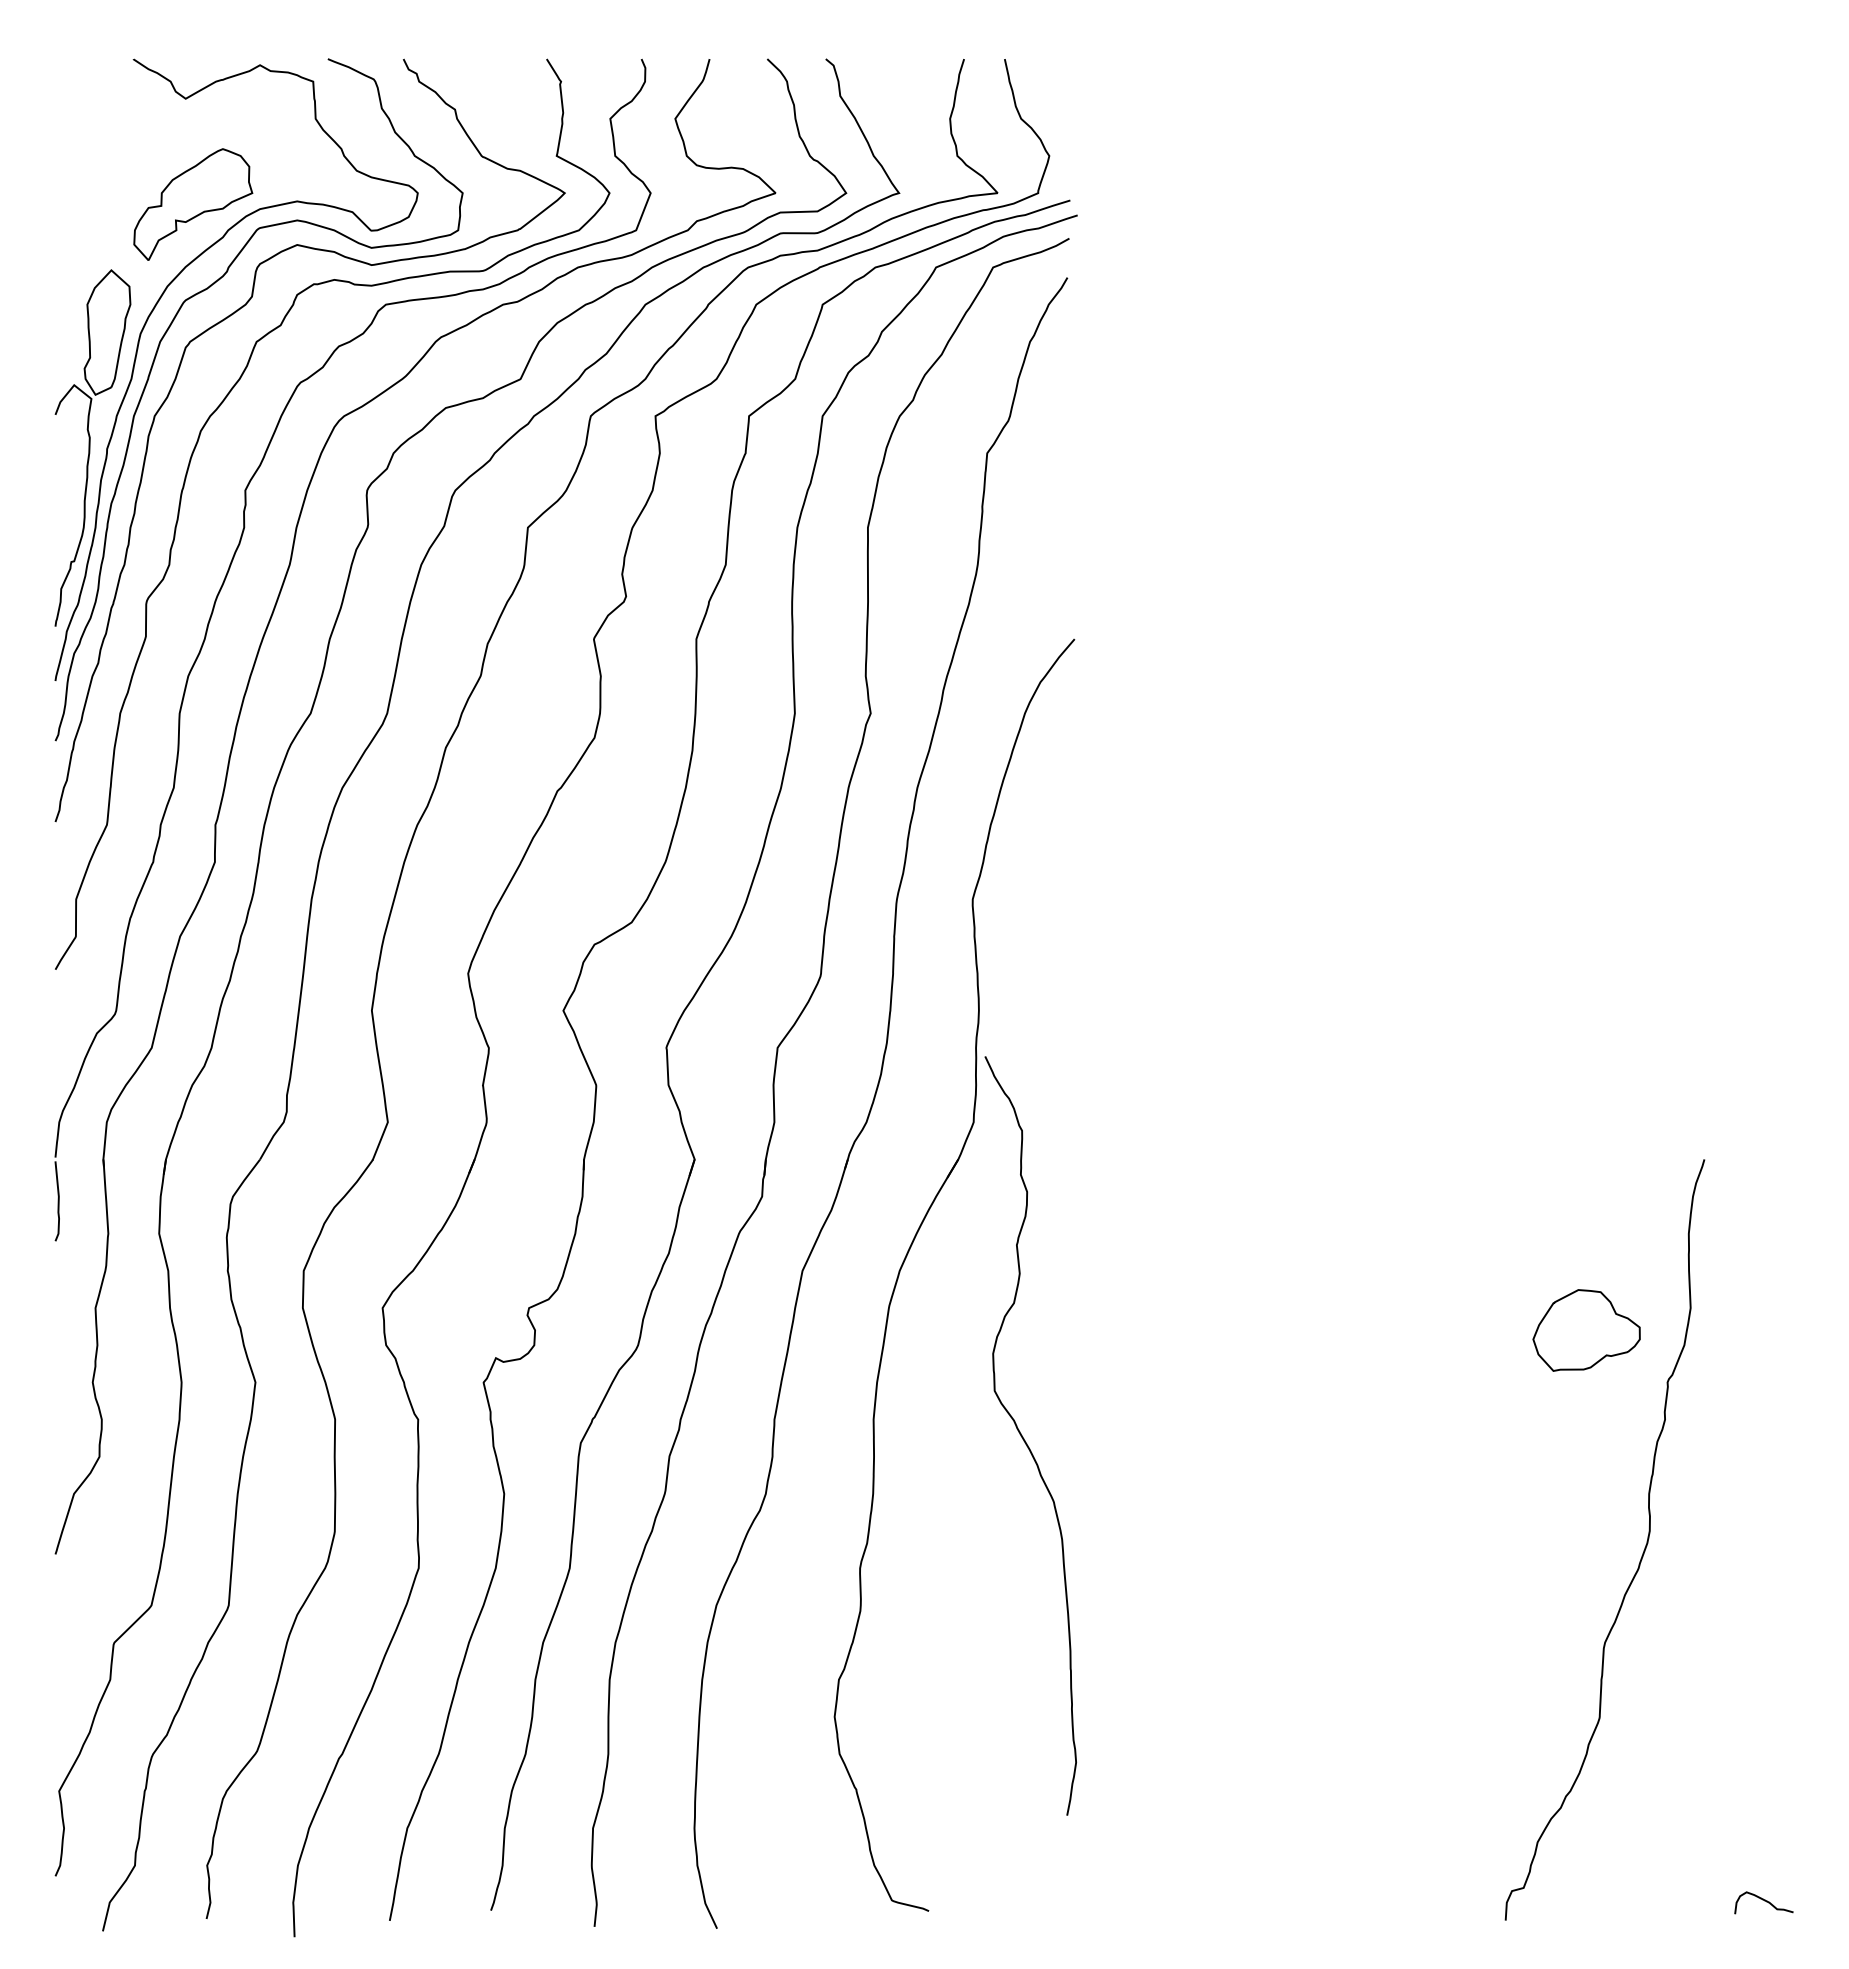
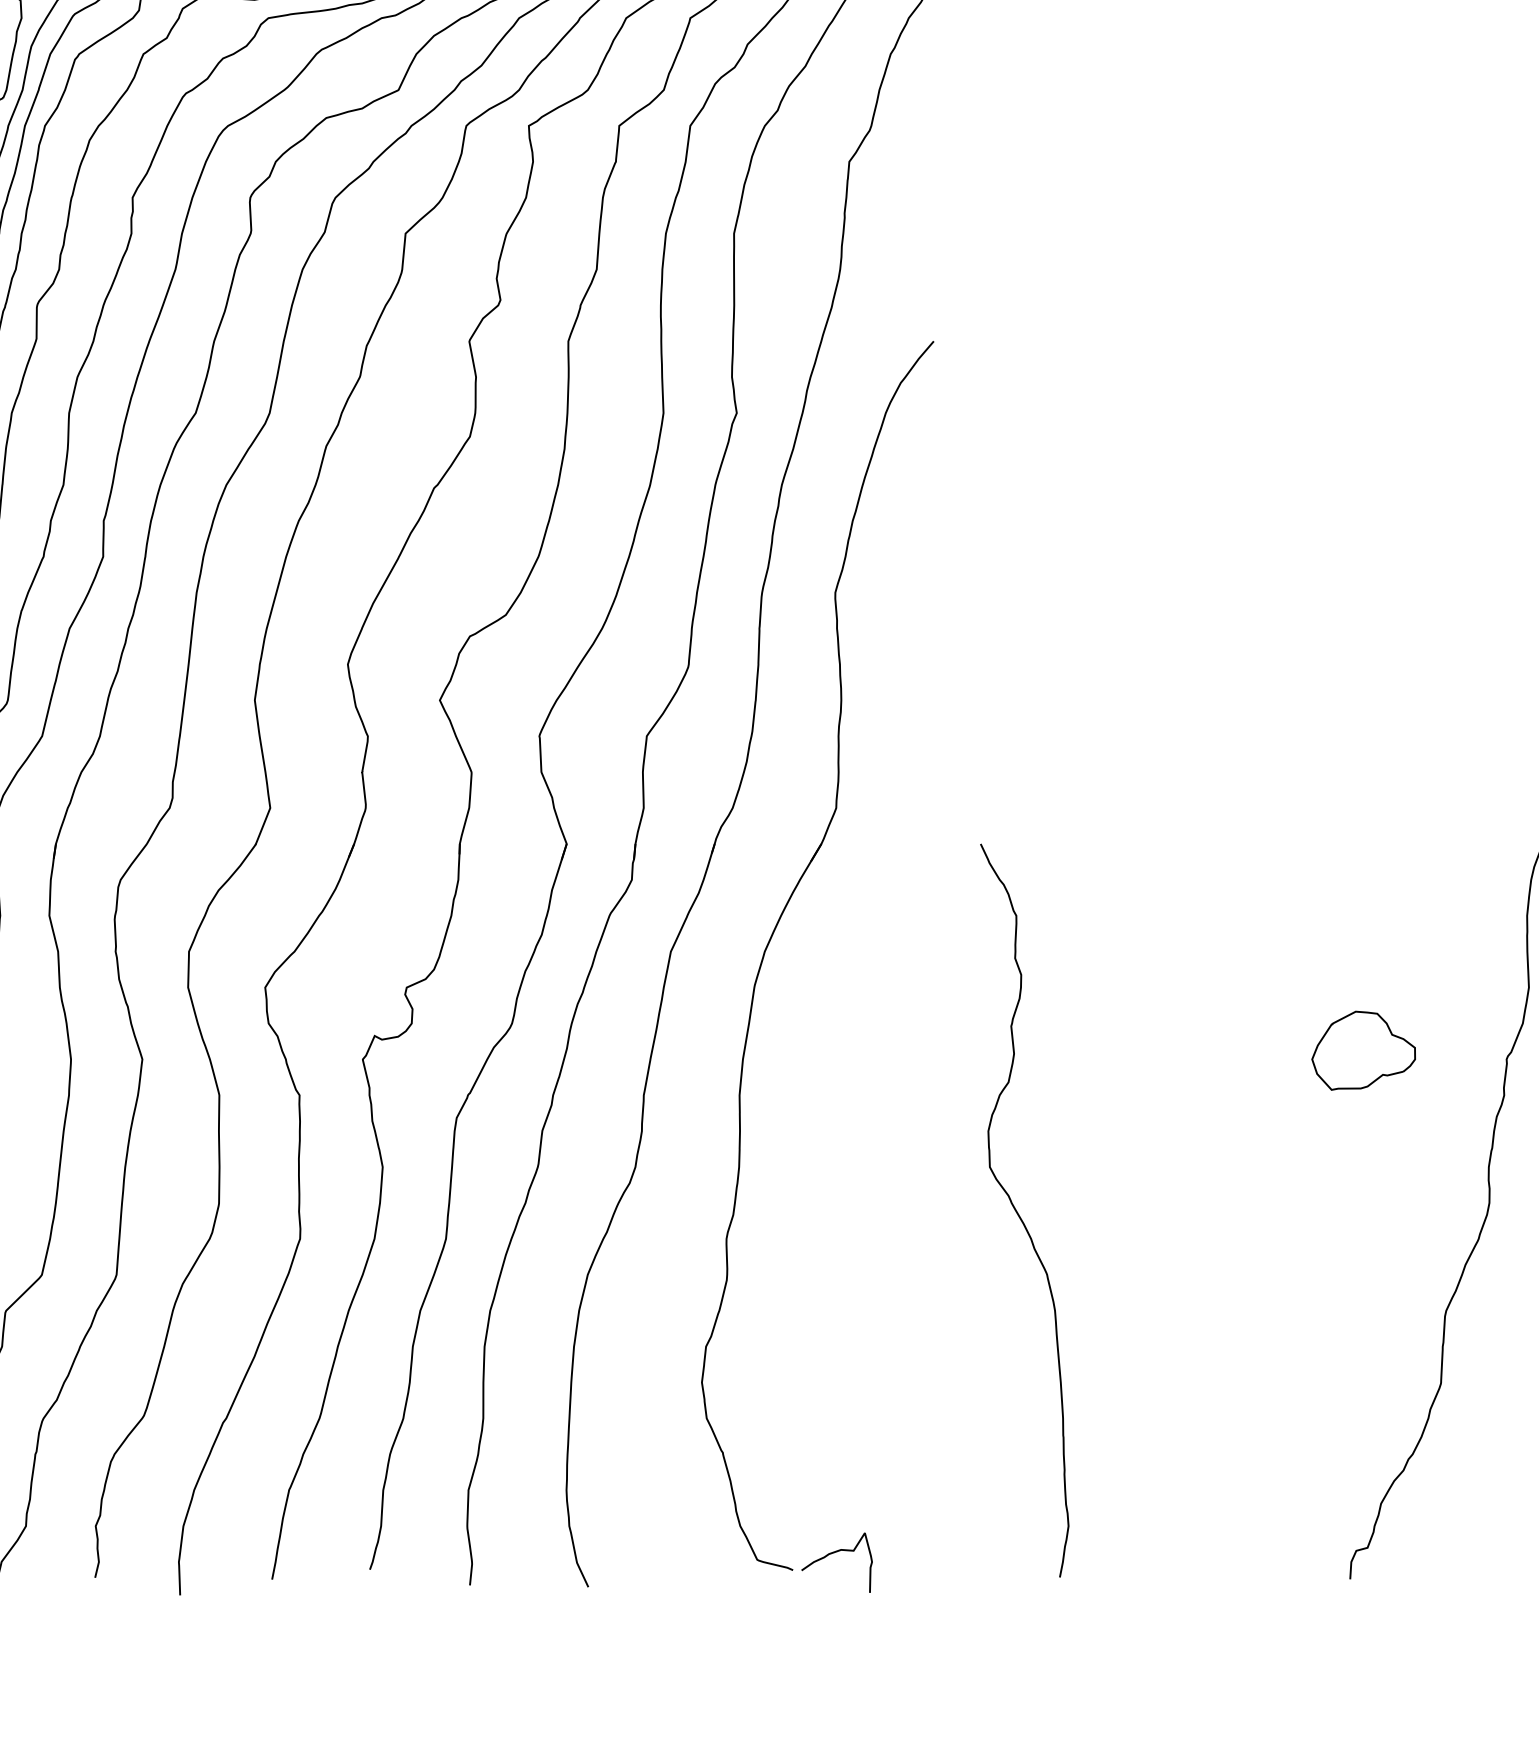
part: (1586, 1330) -> (1363, 1050), moved
curve: (1024, 1438) -> (1018, 1213), moved
curve: (972, 1893) -> (835, 1553), added

